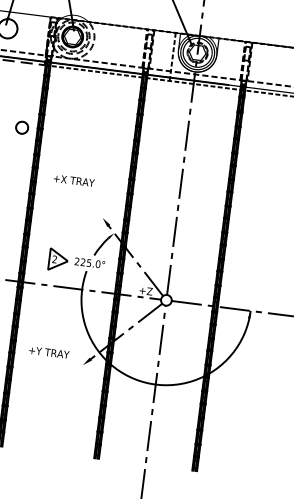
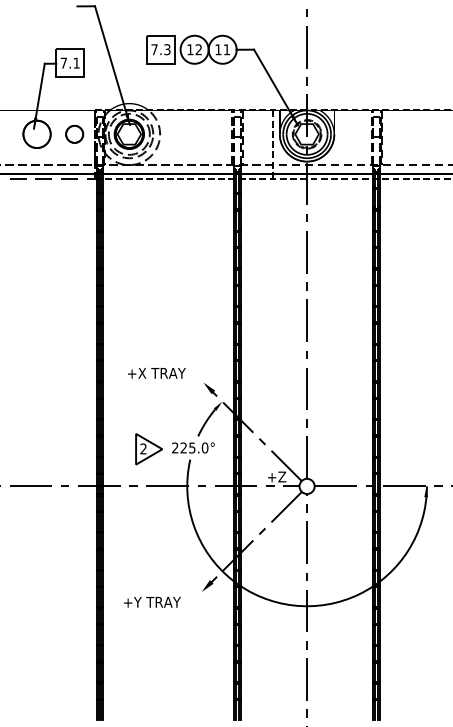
circle: (22, 127) -> (74, 133), moved
text: (73, 180) -> (156, 373), moved
text: (49, 352) -> (152, 602), moved

